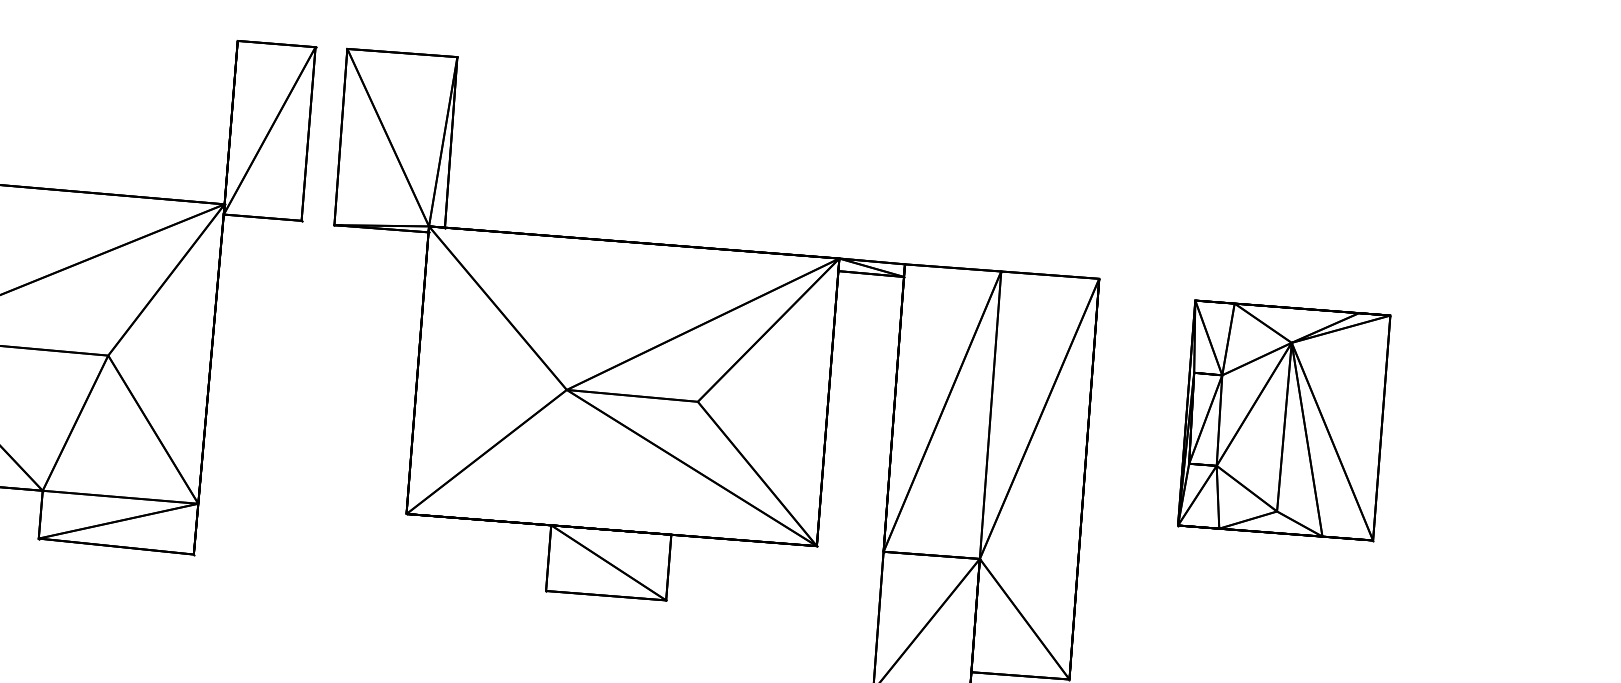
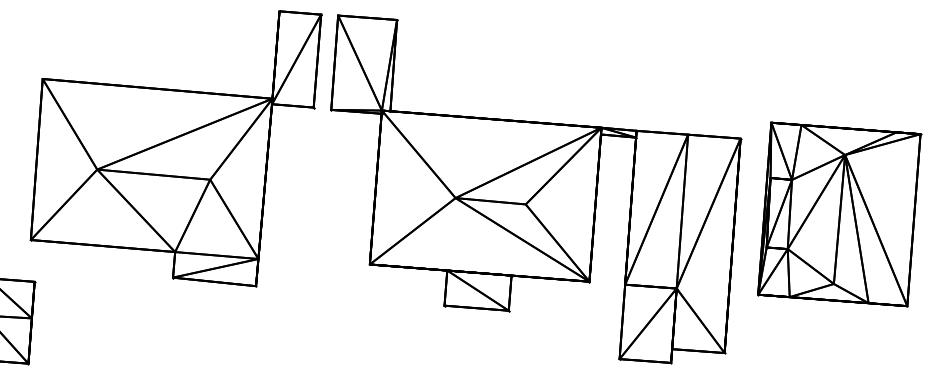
part: (1284, 420) -> (839, 214), size x1.43

